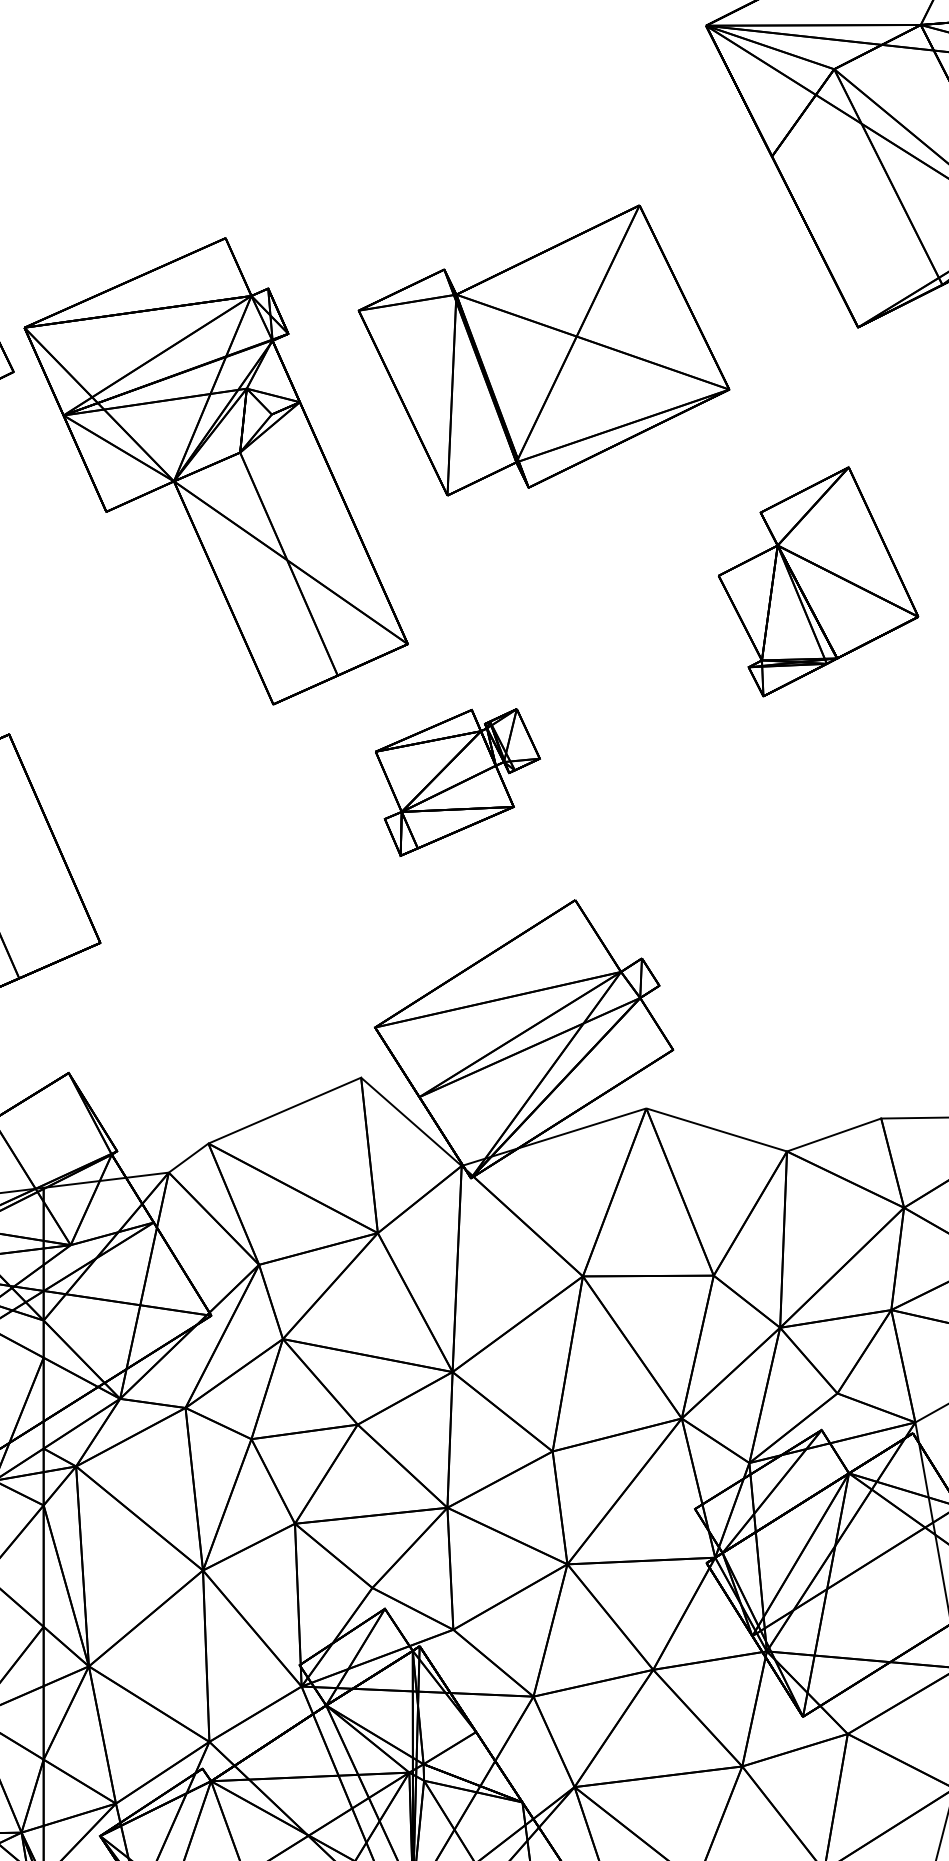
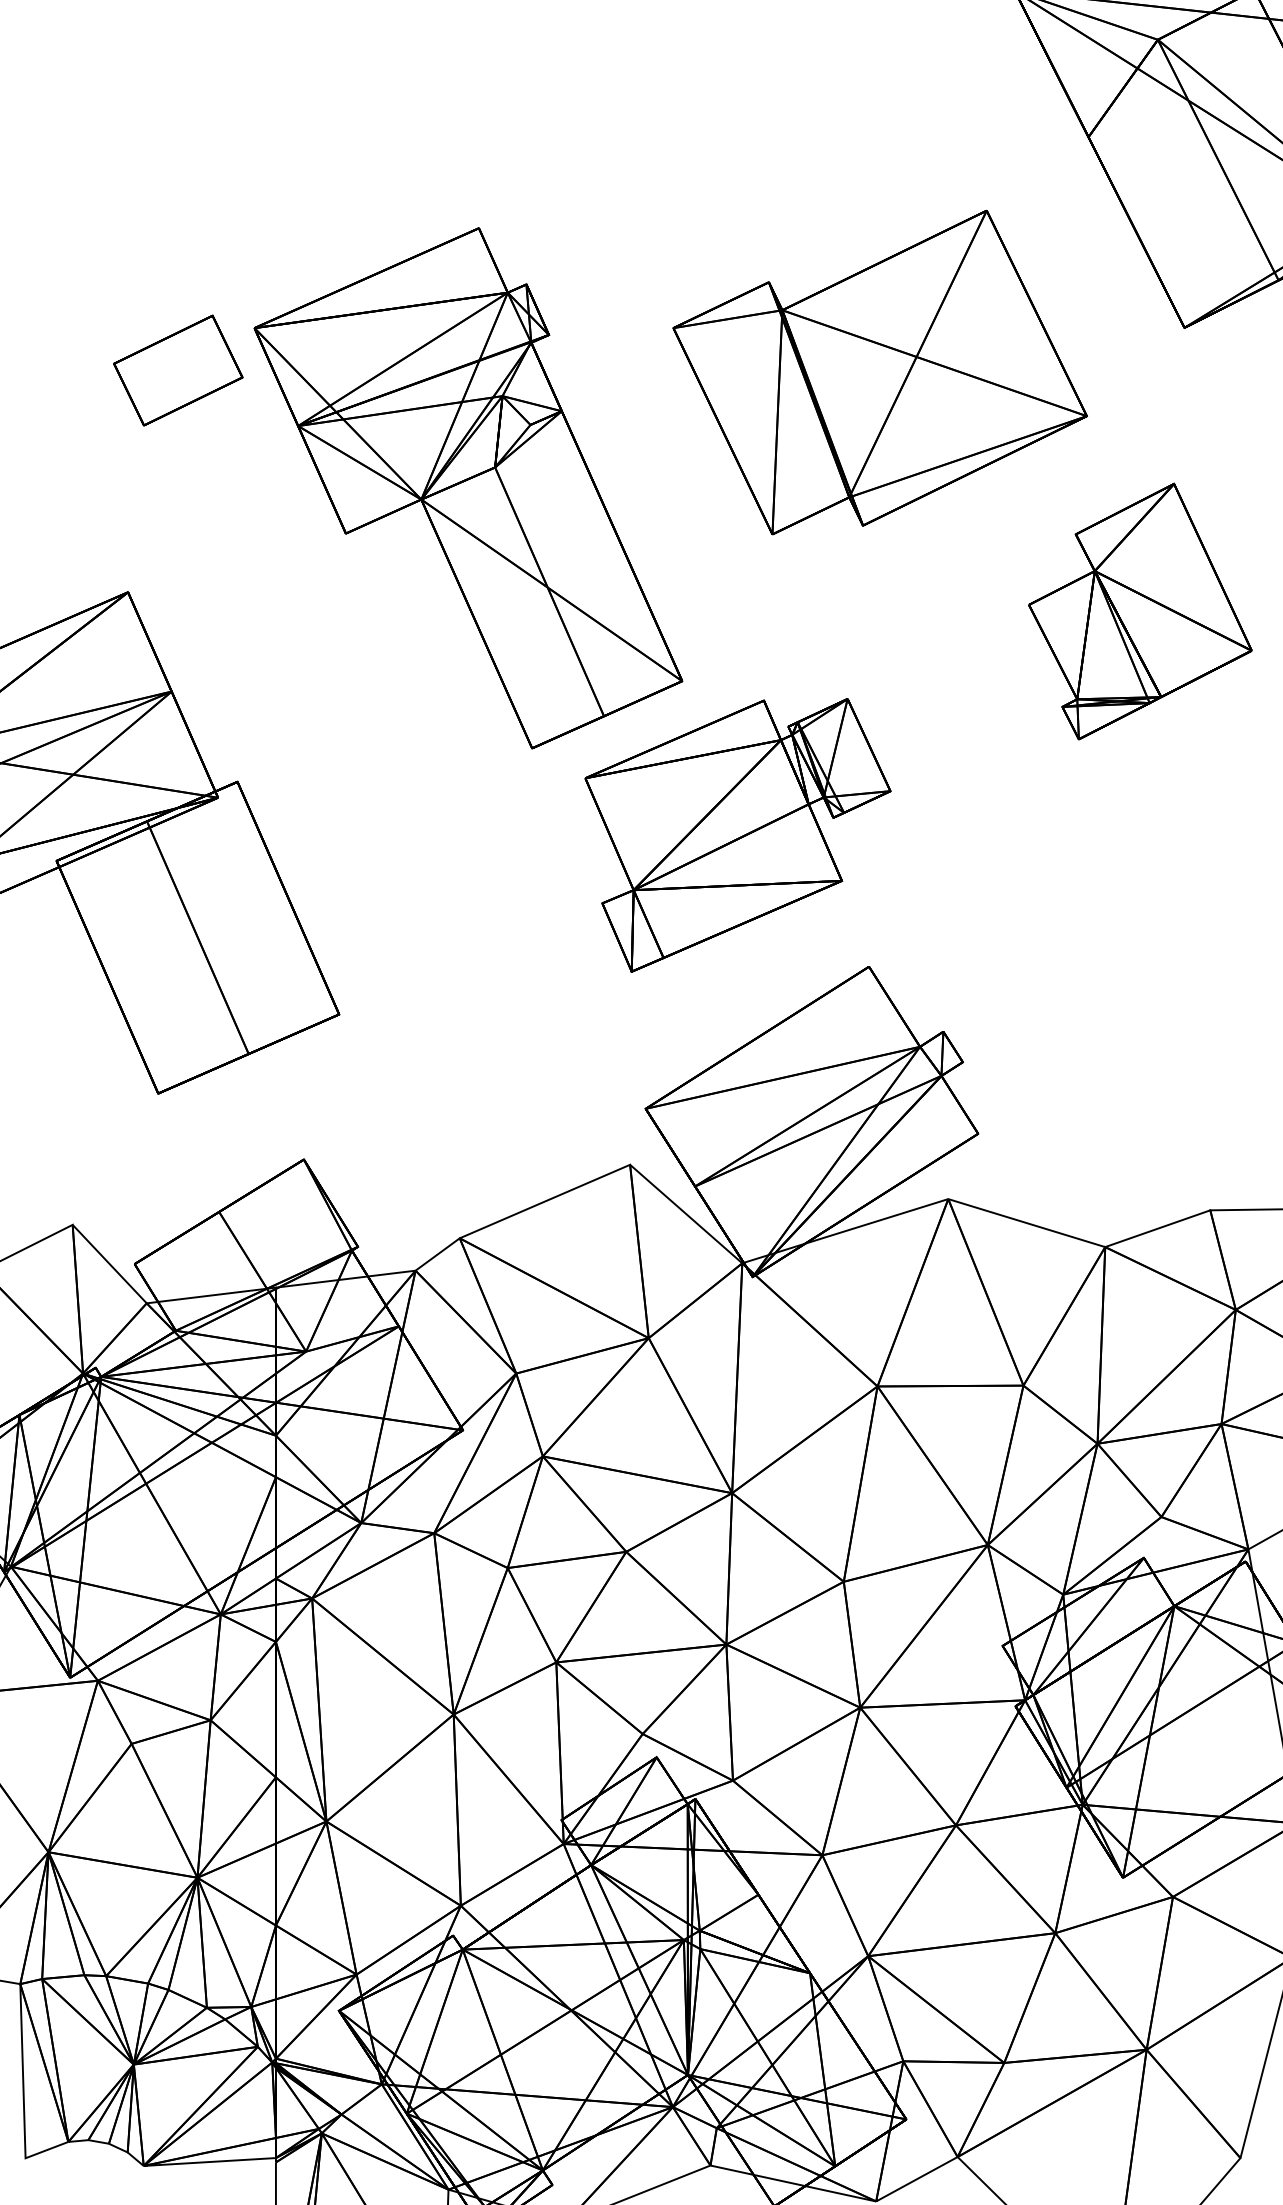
part: (543, 350) -> (879, 372), moved
part: (457, 782) -> (737, 835), size x1.67

